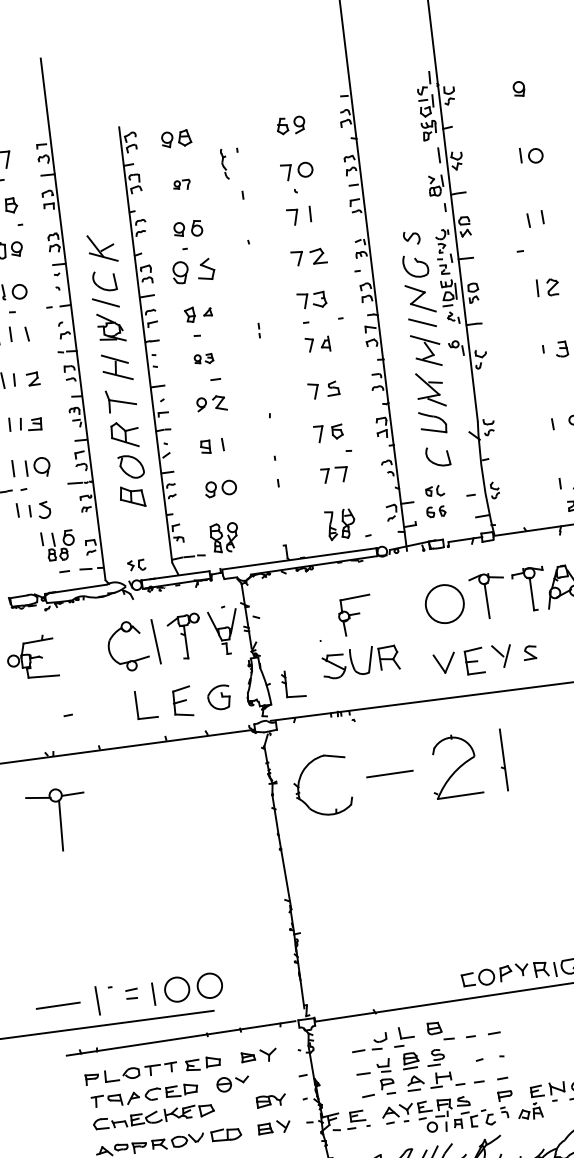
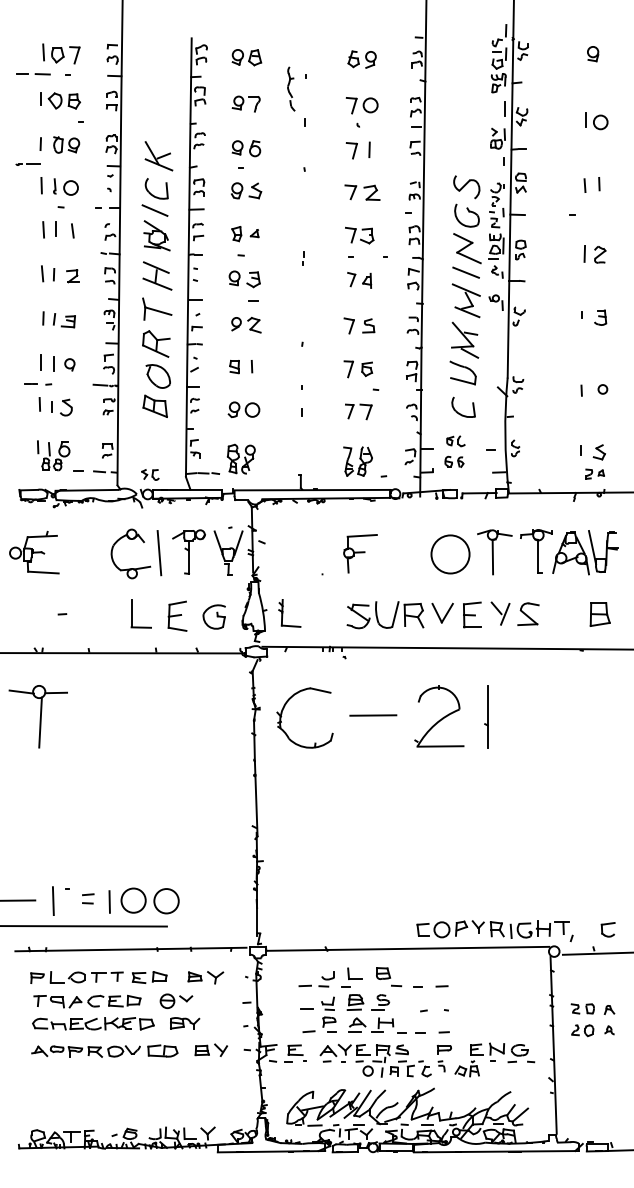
part: (224, 163) -> (291, 88), size x1.43
part: (181, 184) -> (245, 103), size x1.67
part: (411, 238) -> (466, 187), size x1.67
part: (193, 270) -> (246, 190), size x0.71
part: (203, 359) -> (244, 279), size x1.67
part: (41, 466) -> (69, 364), size x0.62
part: (58, 545) -> (53, 455), moved
part: (530, 652) -> (528, 613), size x1.67
part: (354, 665) -> (378, 618), moved
part: (271, 1100) -> (185, 1023), moved

